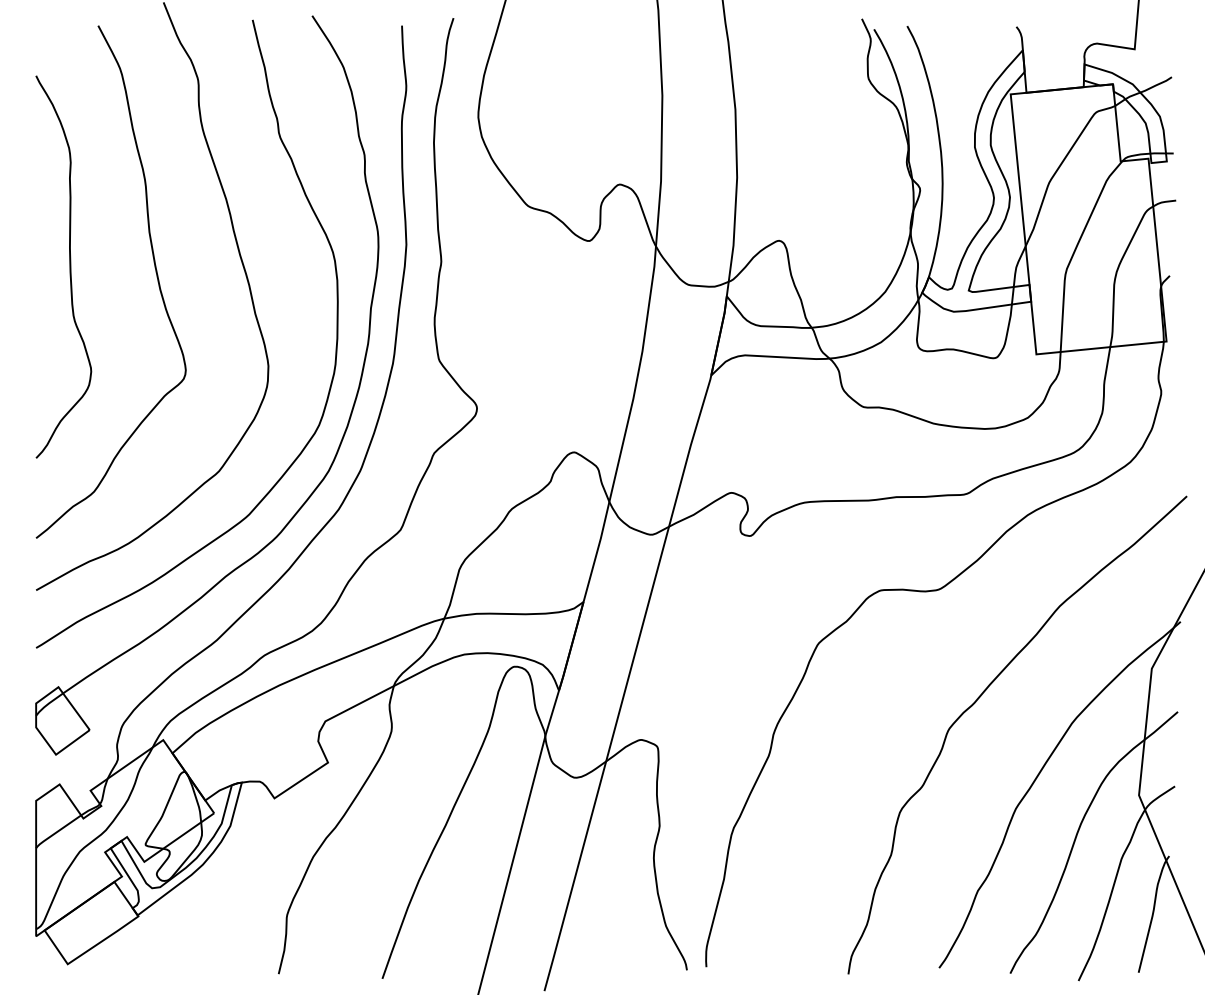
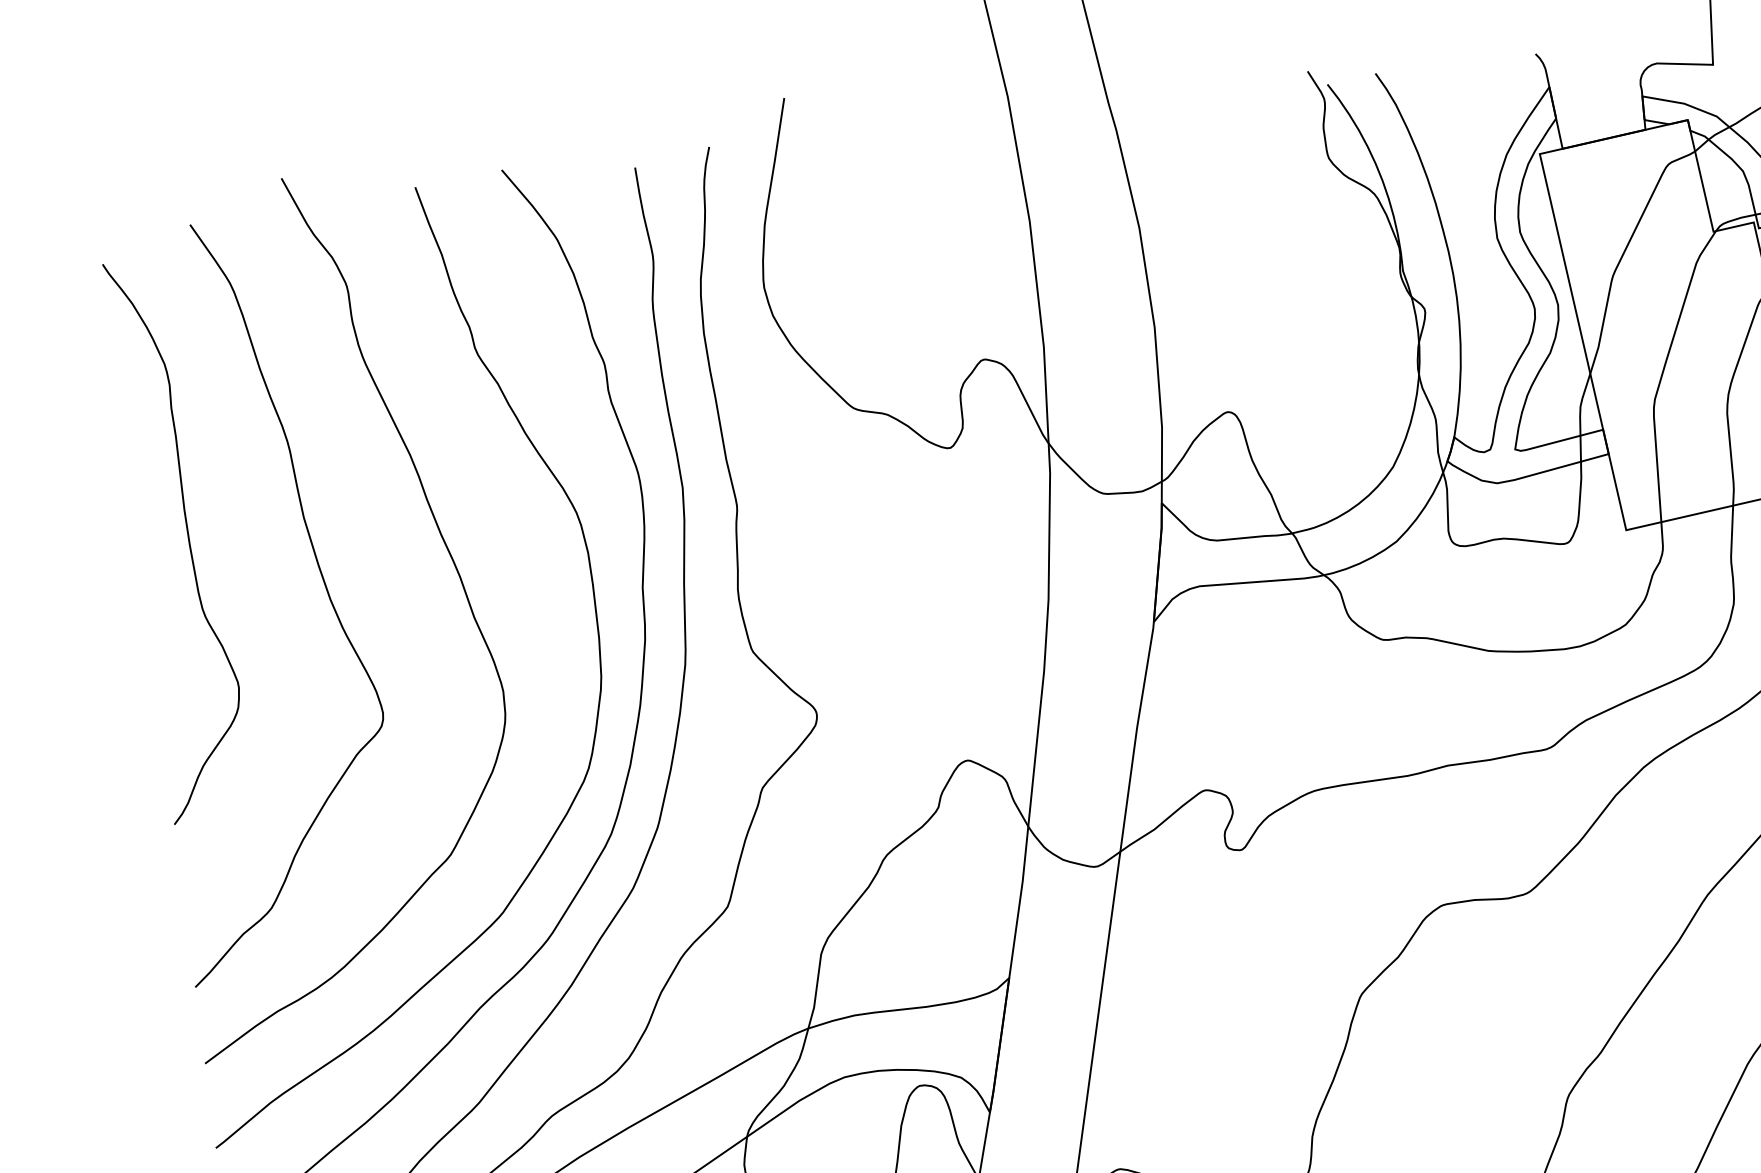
curve: (69, 266) -> (187, 537), moved

